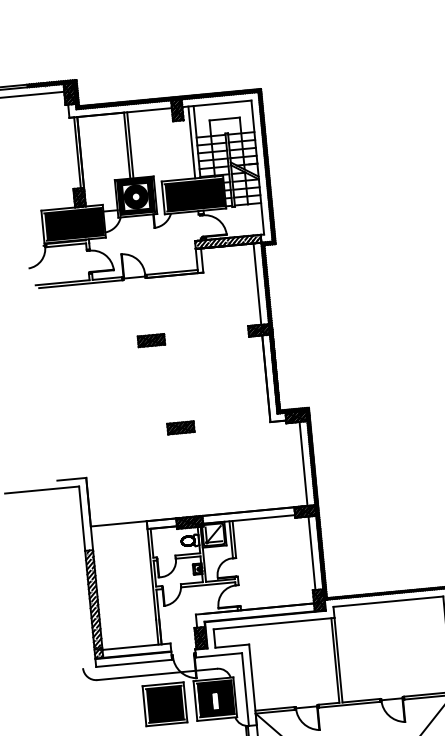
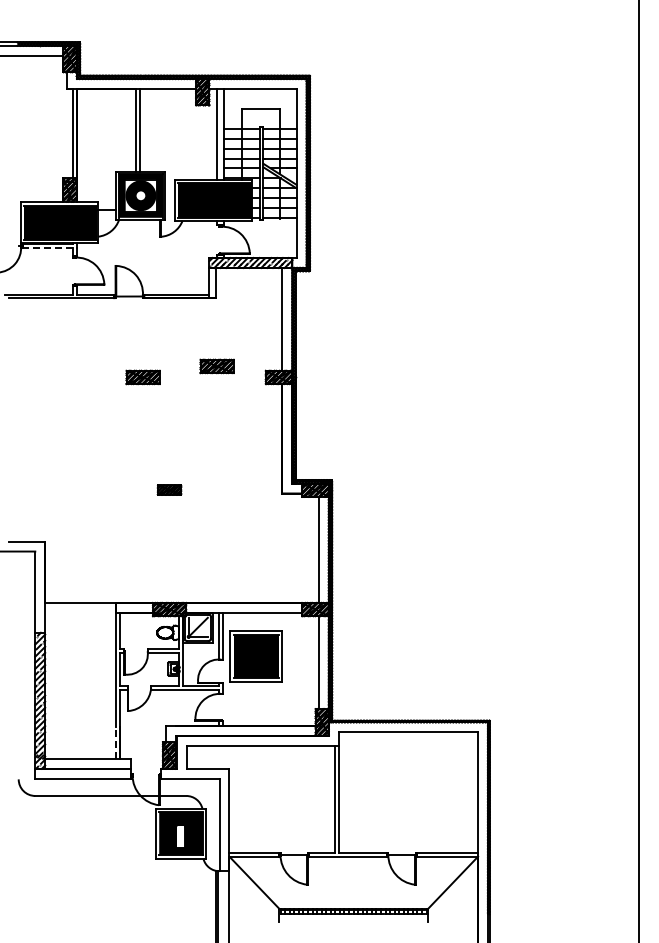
line: (66, 245) -> (47, 248), solid -> dashed
part: (208, 326) -> (216, 366), added
part: (180, 427) -> (169, 489), size x0.7
line: (157, 632) -> (115, 743), solid -> dashed
part: (164, 704) -> (255, 656), moved

